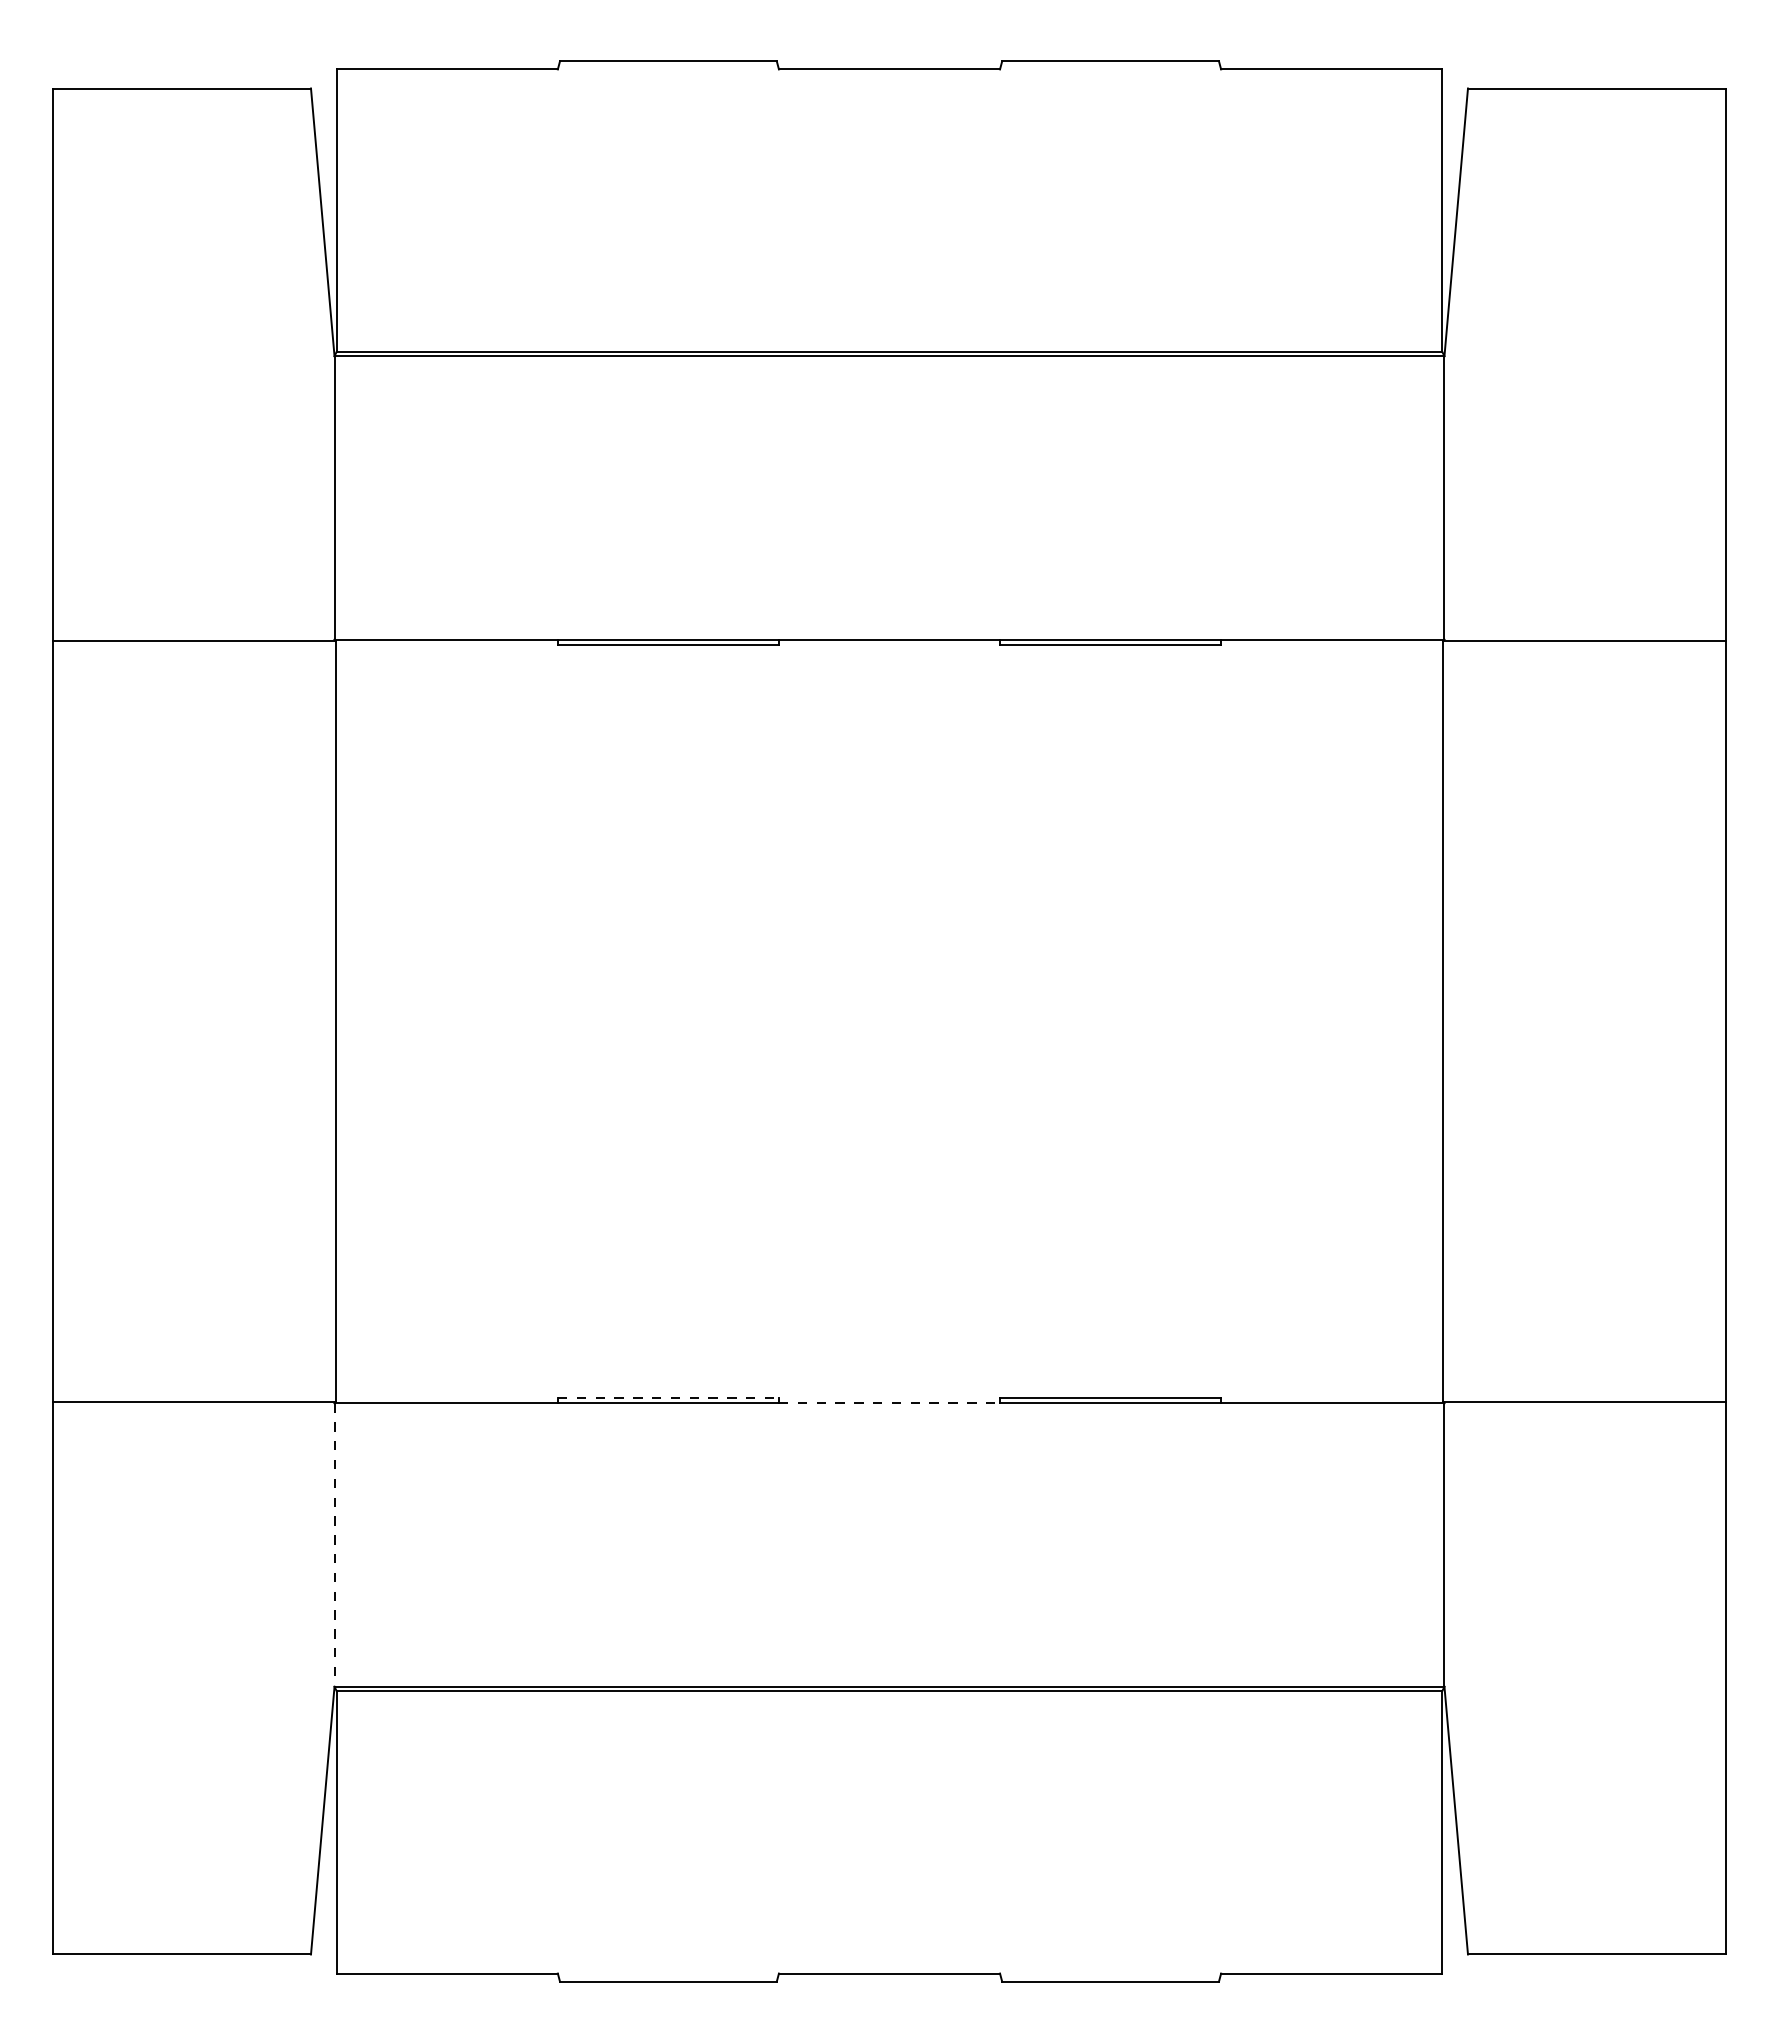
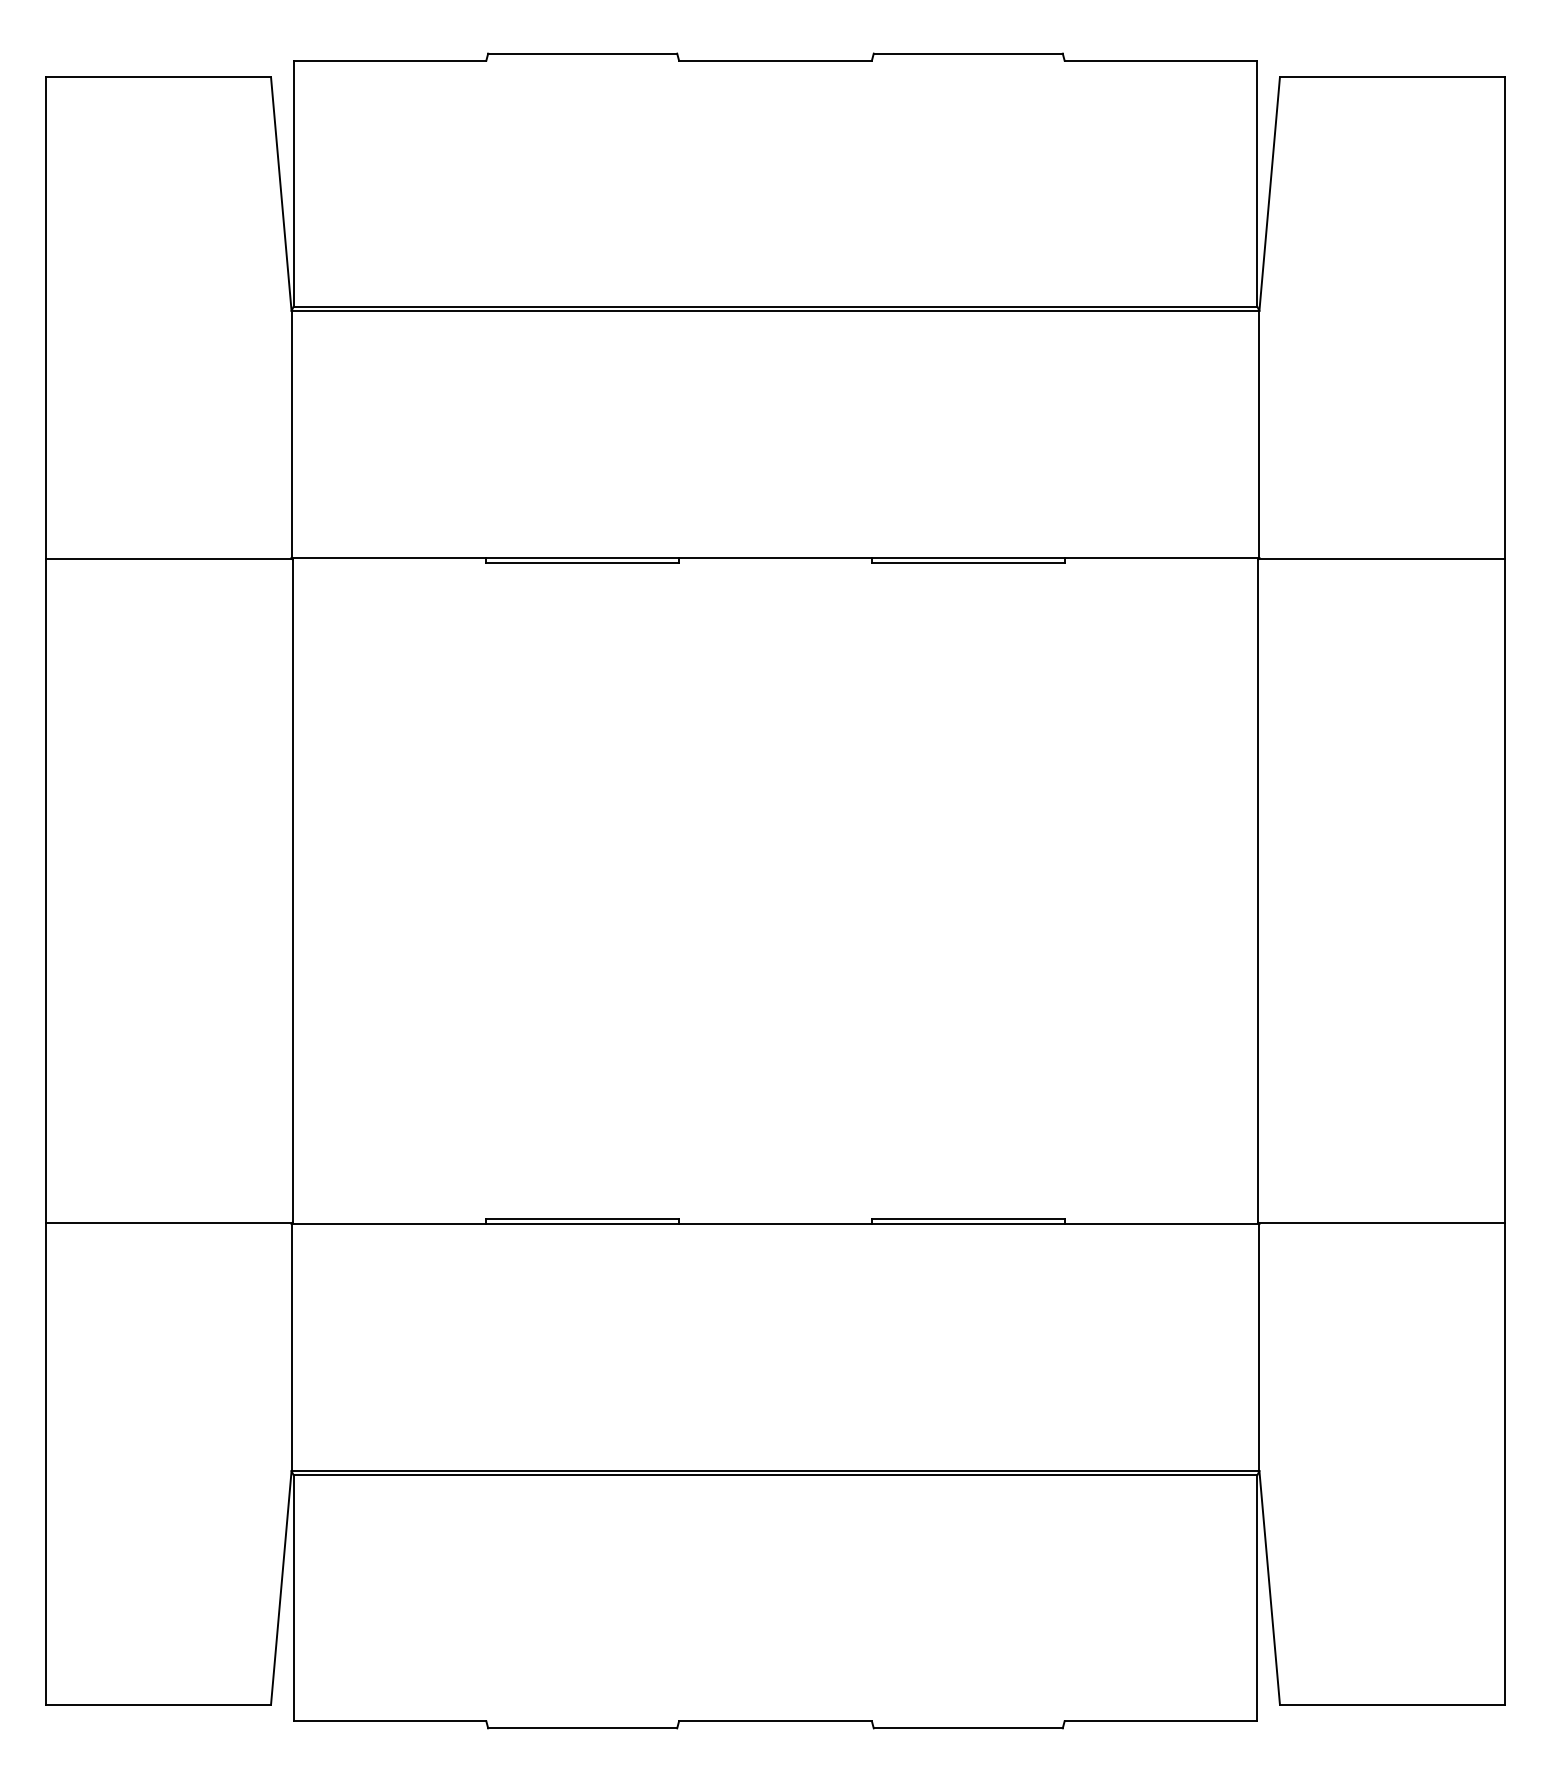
line: (668, 1397) -> (582, 1218), dashed -> solid
line: (889, 1403) -> (775, 1224), dashed -> solid
line: (334, 1545) -> (291, 1347), dashed -> solid

